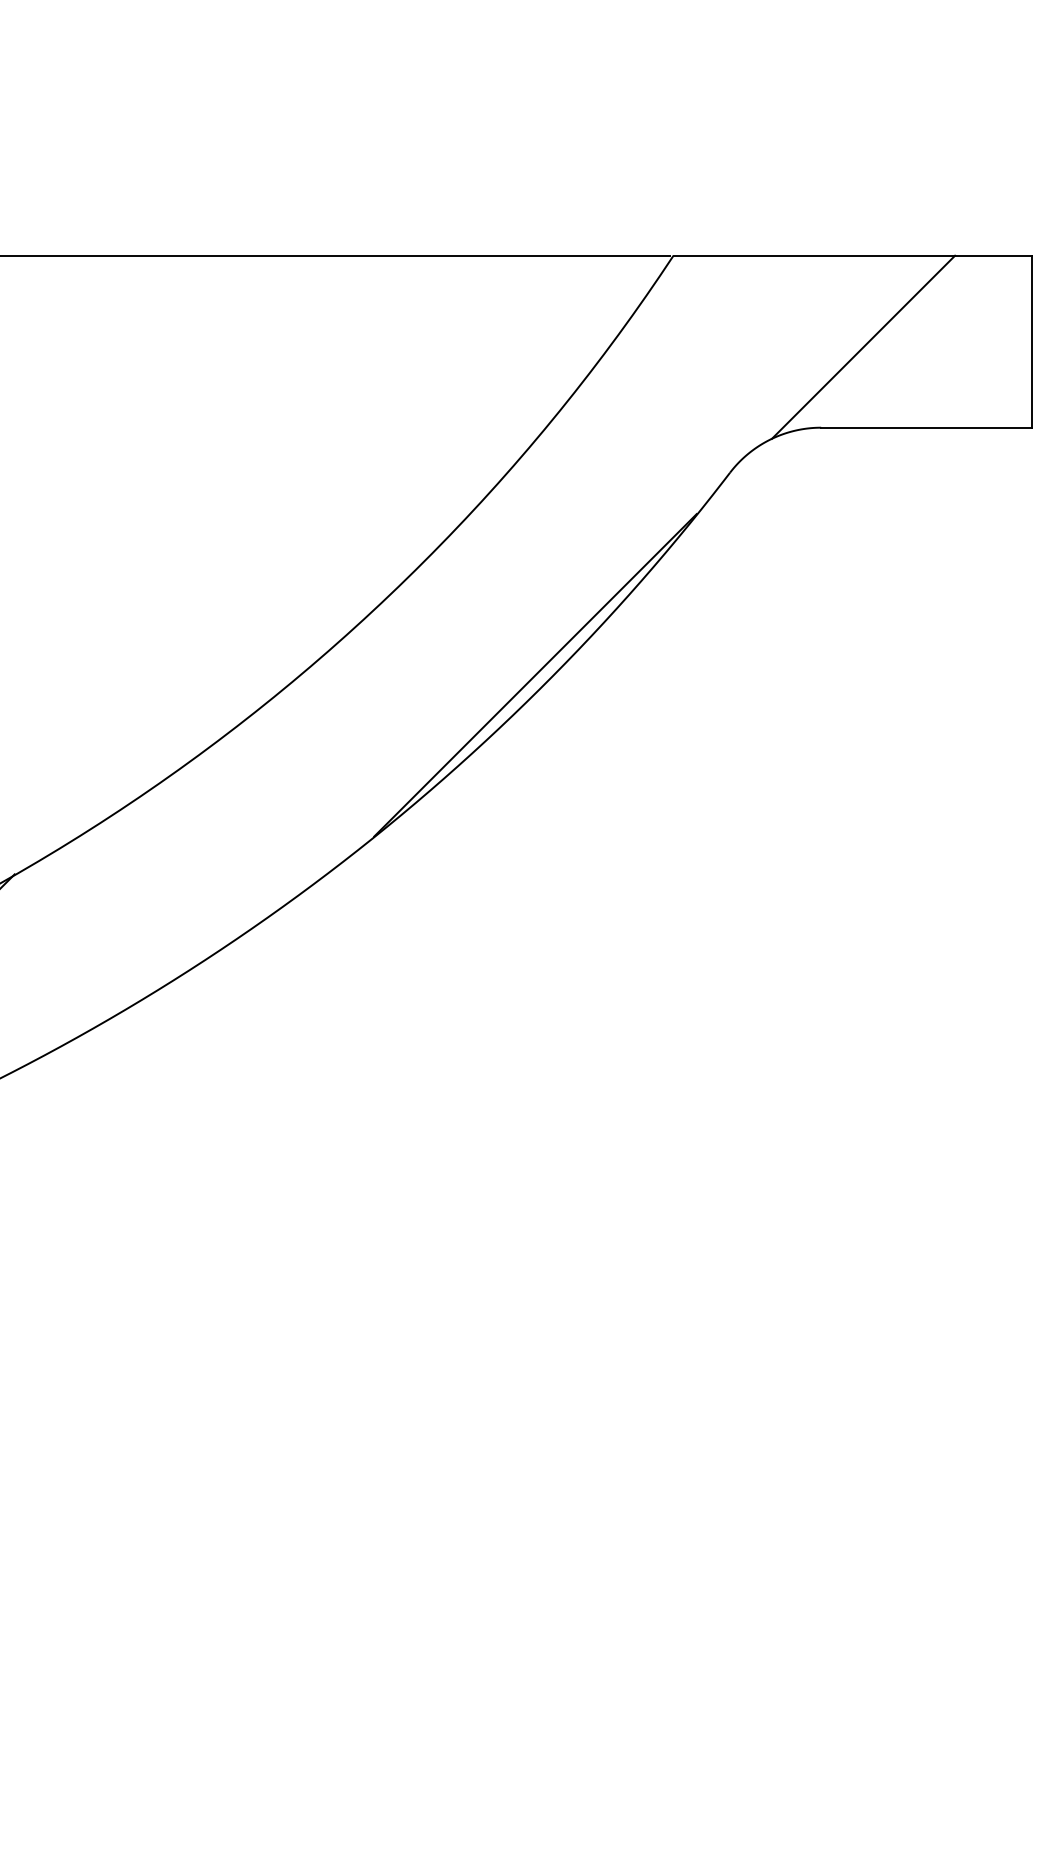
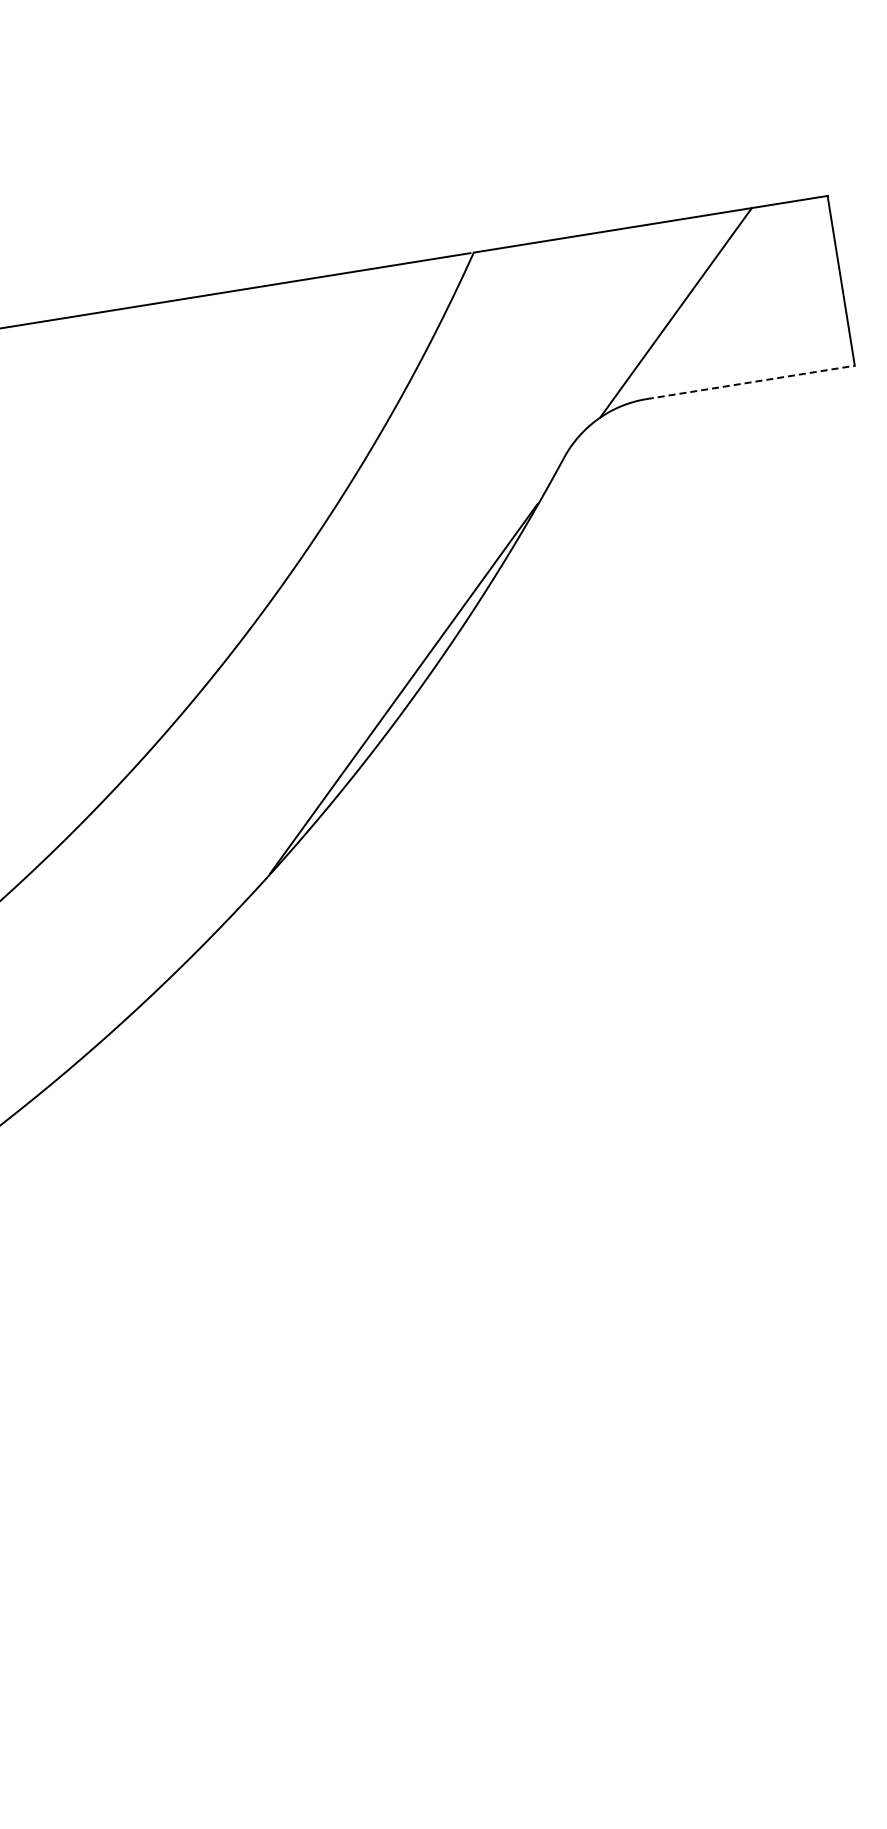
line: (926, 427) -> (750, 382), solid -> dashed

